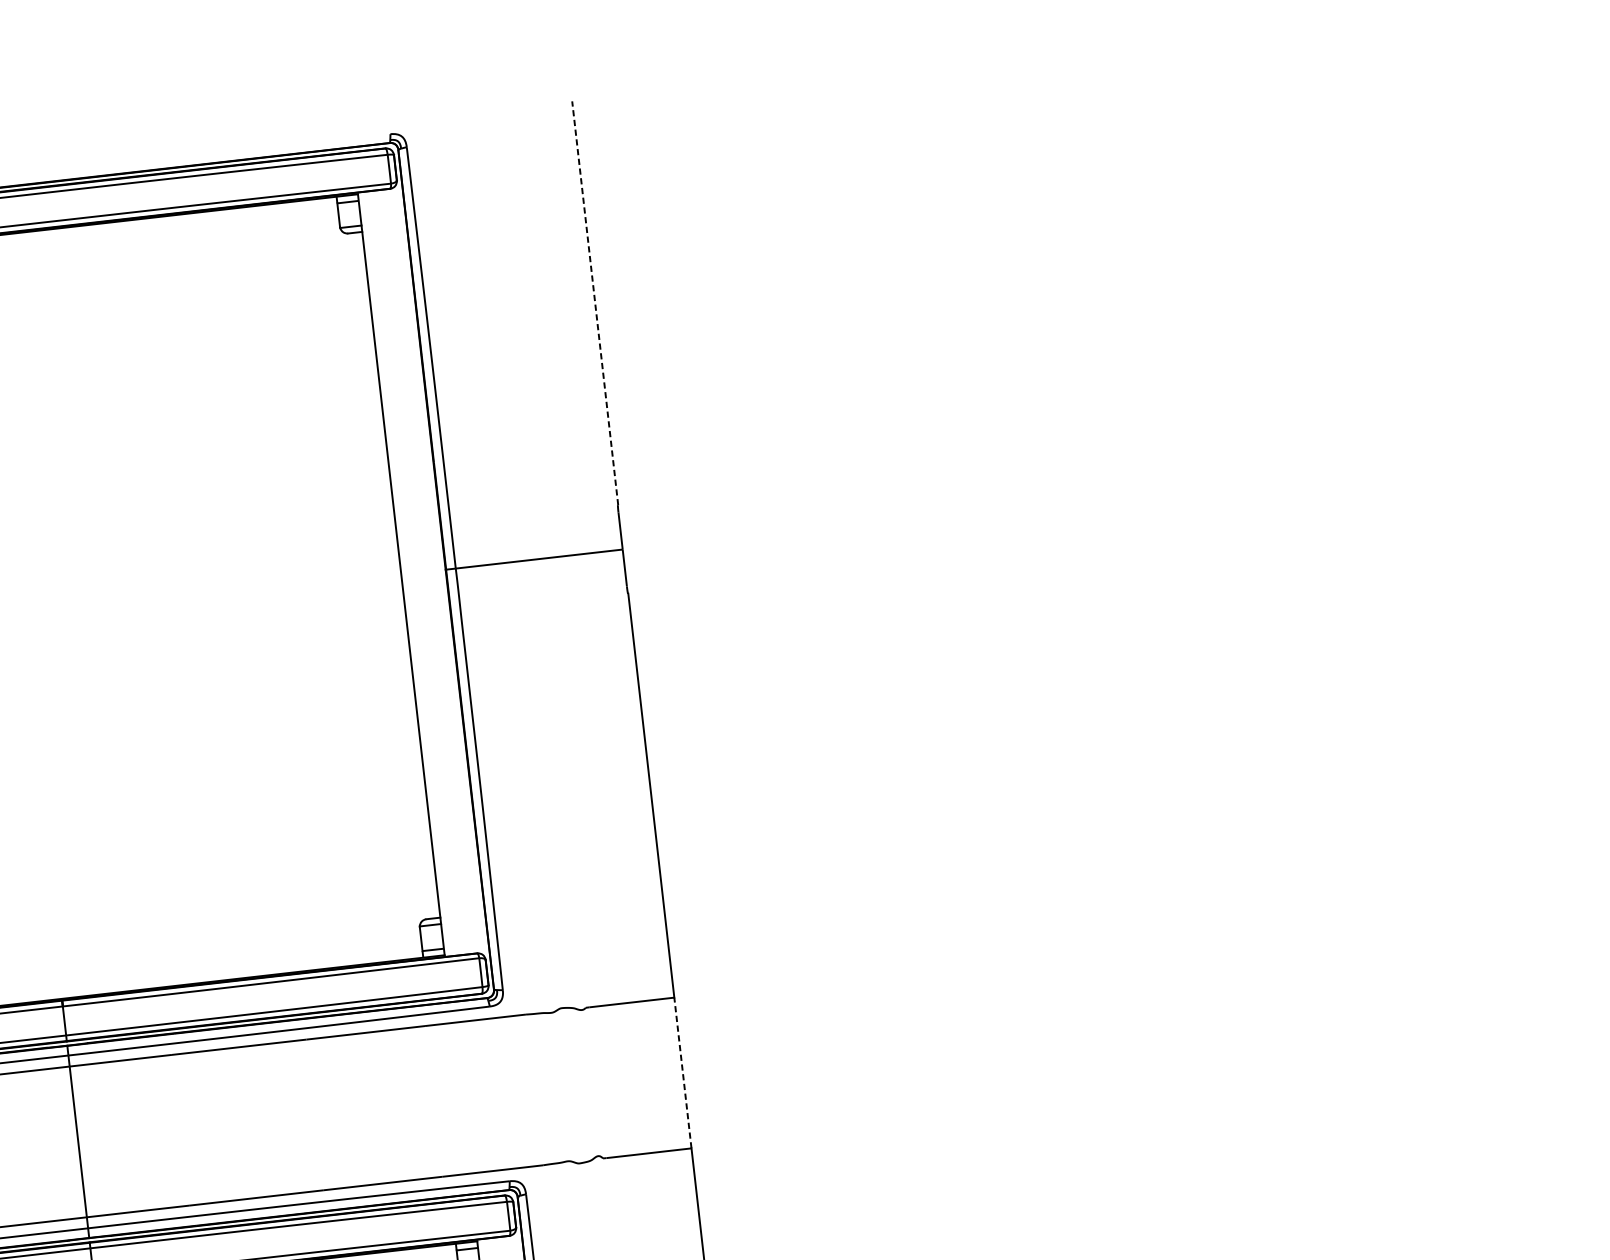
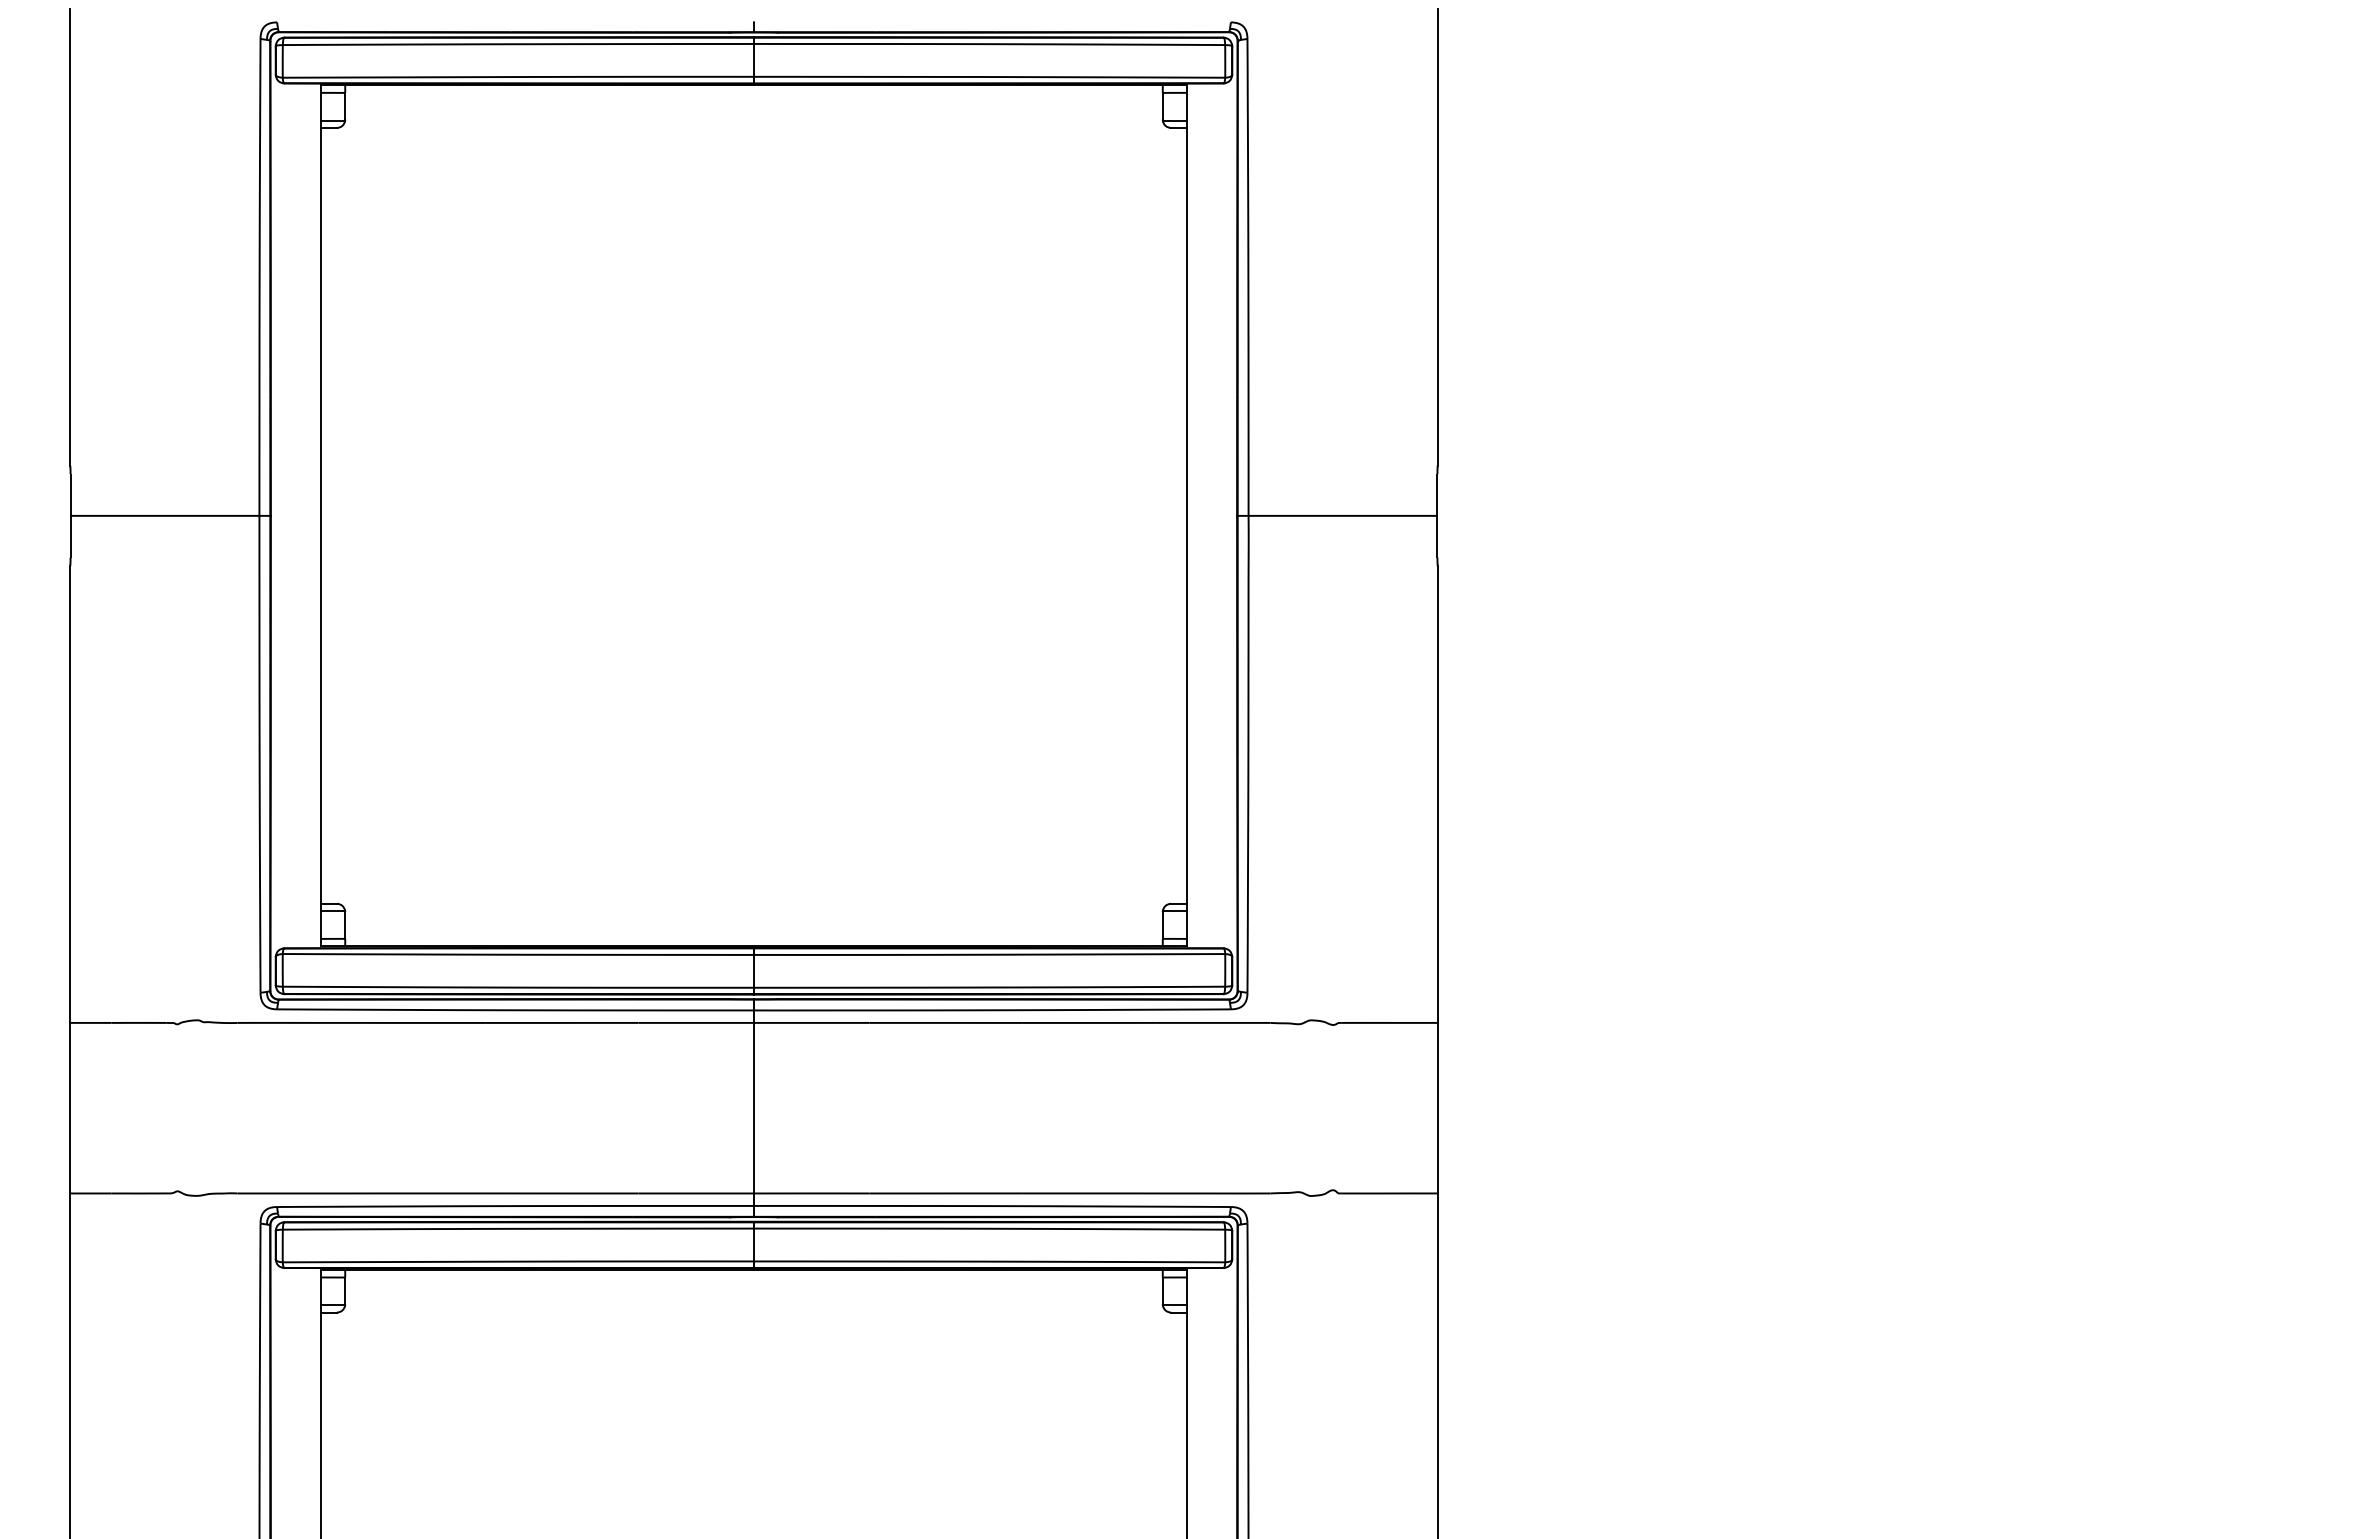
line: (595, 302) -> (1438, 236), dashed -> solid
line: (683, 1072) -> (1438, 1107), dashed -> solid

